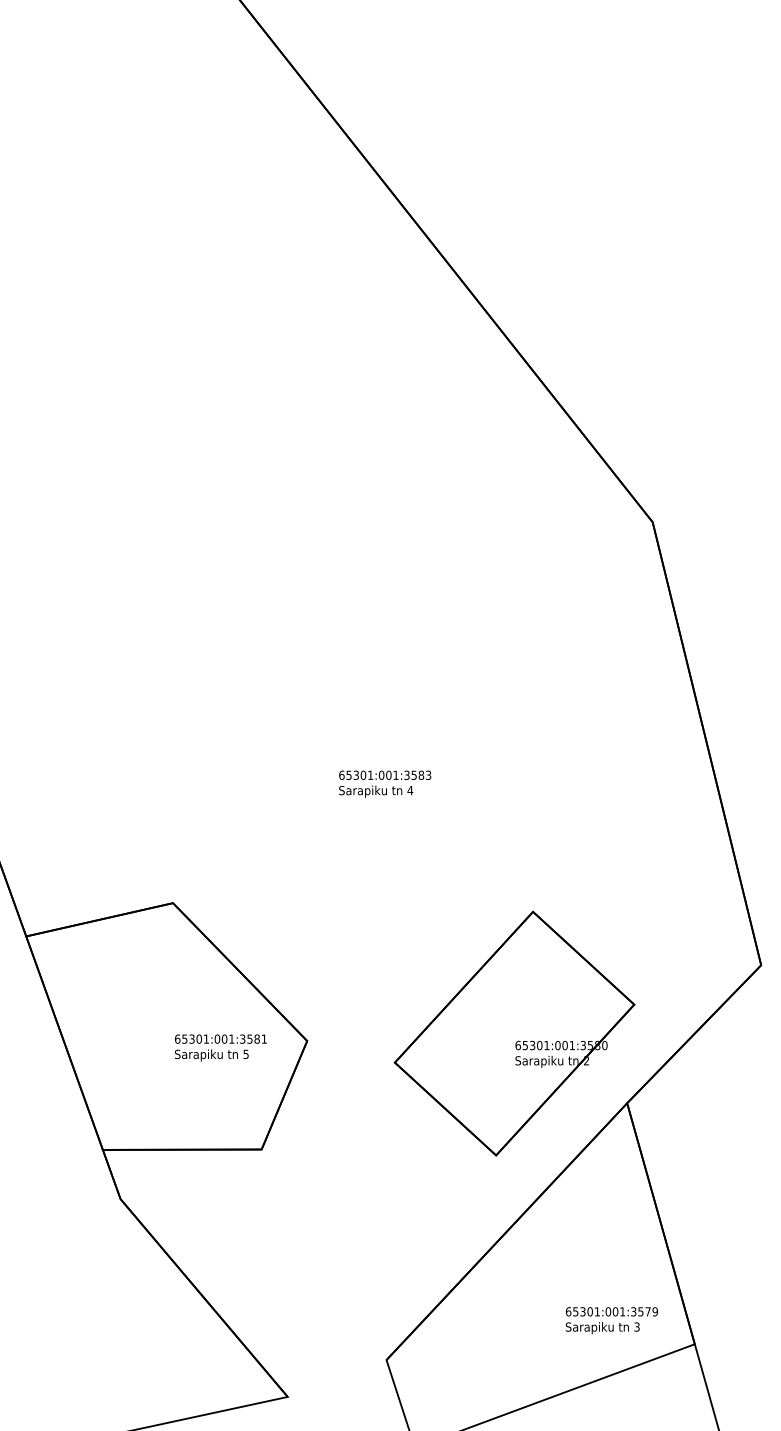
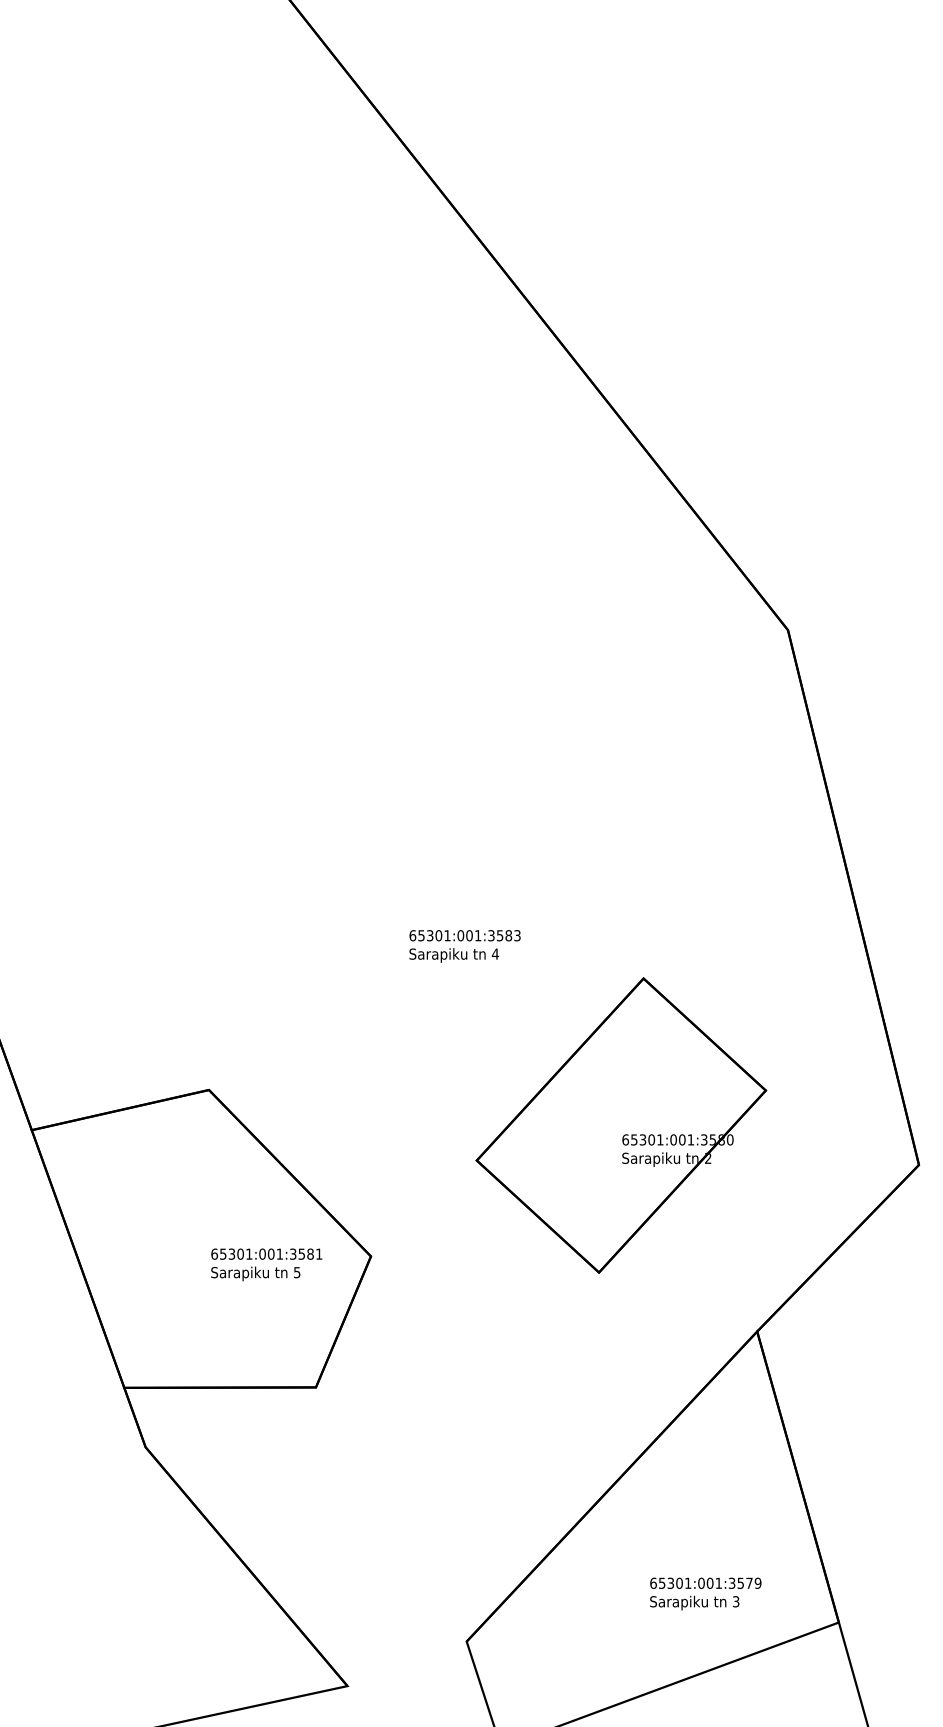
text: (514, 1033) -> (621, 1125), moved
text: (611, 1320) -> (705, 1593), moved

